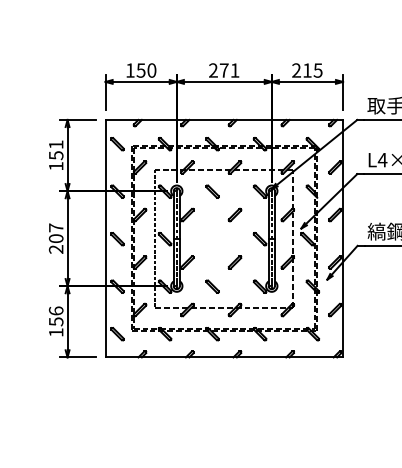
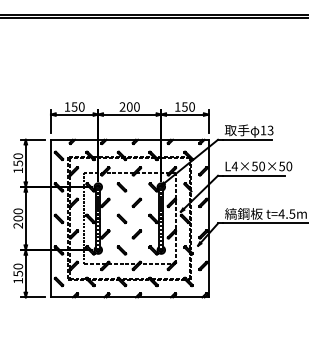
text: (228, 69) -> (132, 106), 271 -> 200
text: (306, 69) -> (184, 106), 215 -> 150
text: (56, 145) -> (18, 156), 151 -> 150
text: (56, 228) -> (18, 211), 207 -> 200
part: (211, 238) -> (121, 218), added
text: (55, 310) -> (17, 266), 156 -> 150

